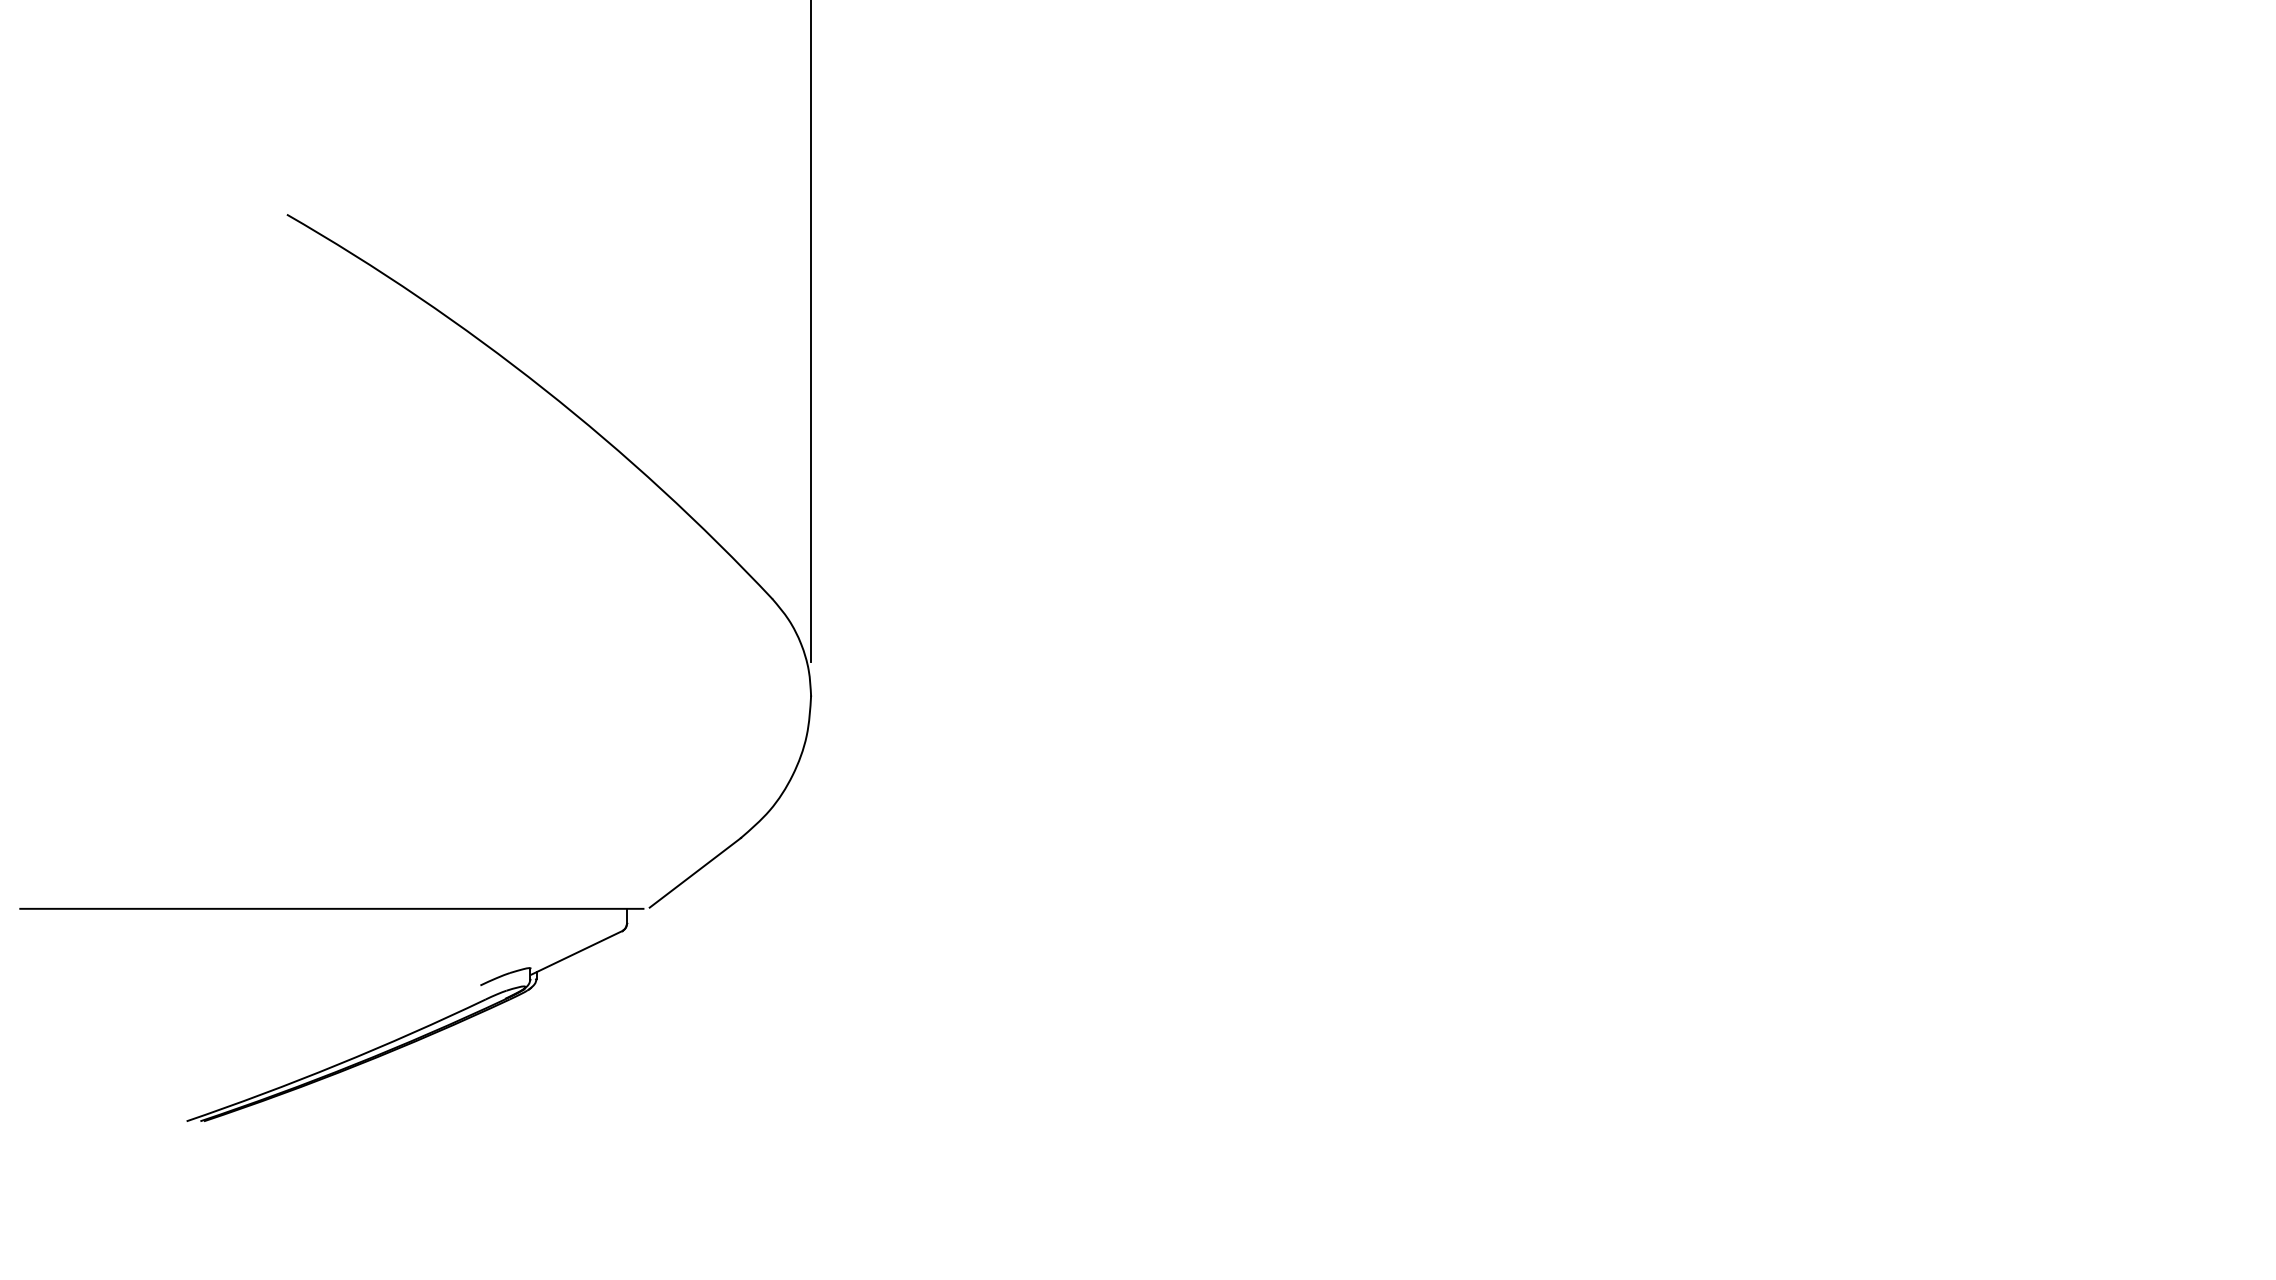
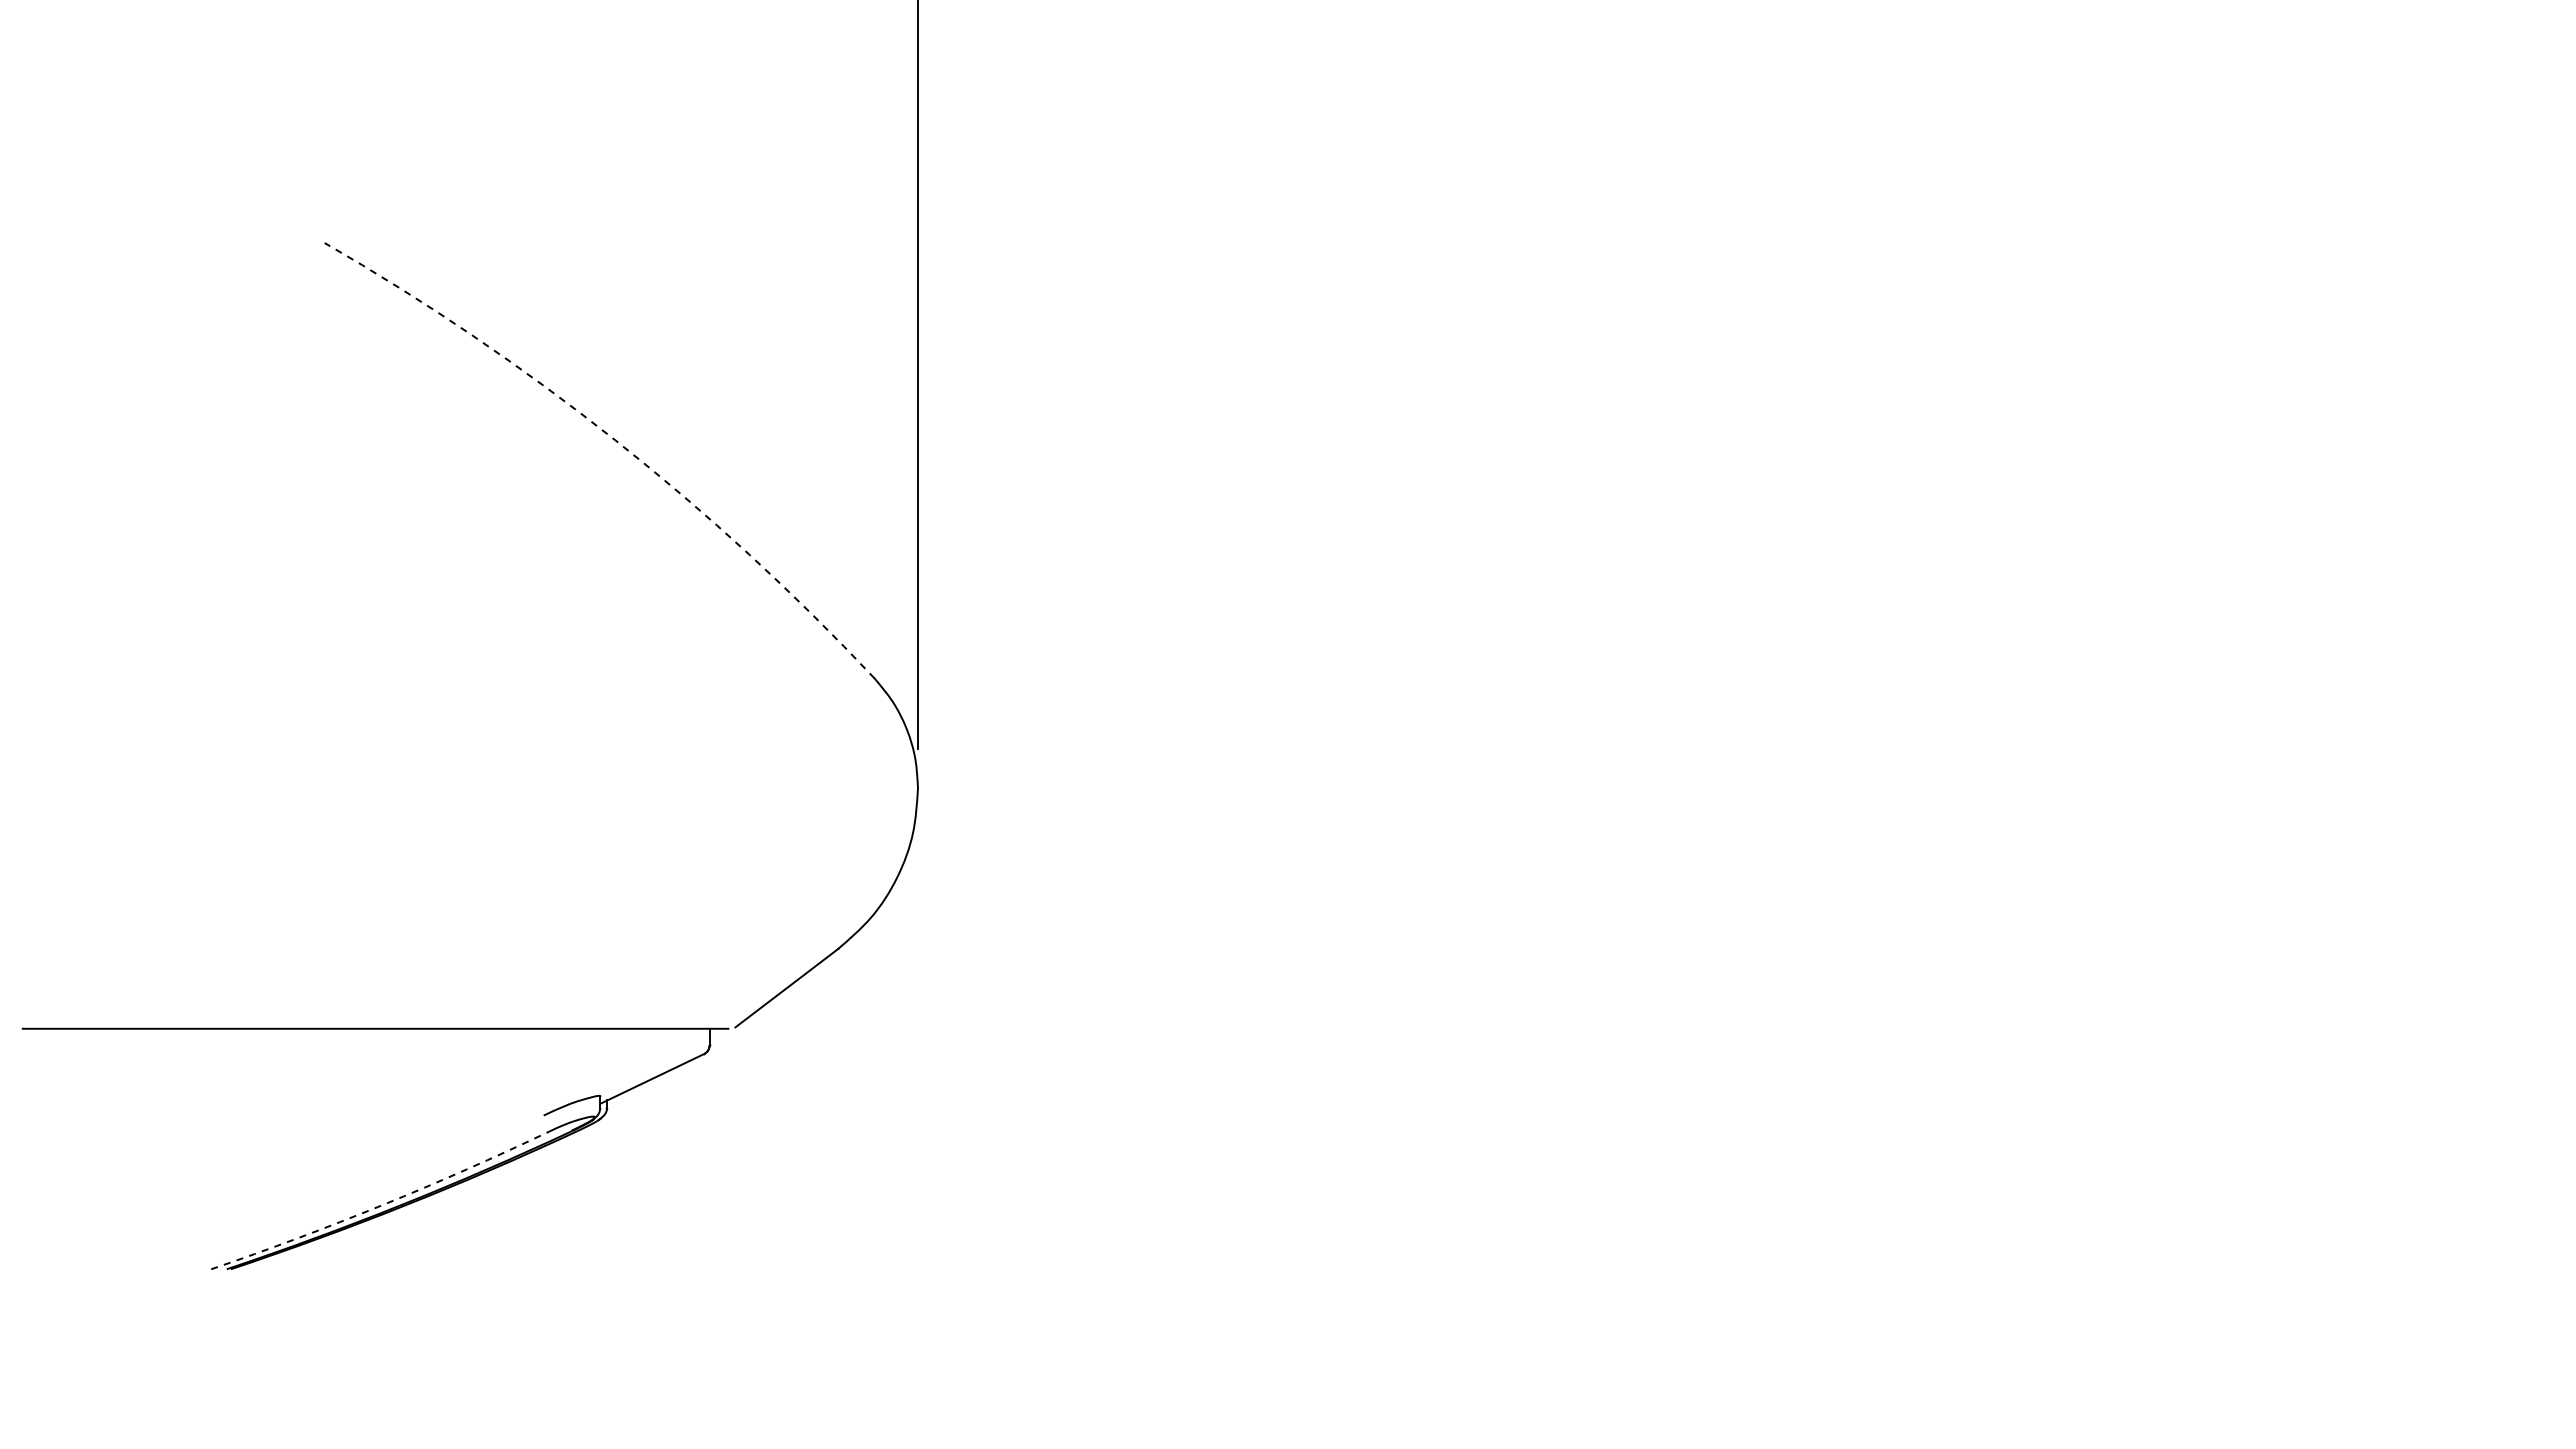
arc: (543, 389) -> (615, 440), solid -> dashed
arc: (337, 1064) -> (382, 1205), solid -> dashed

